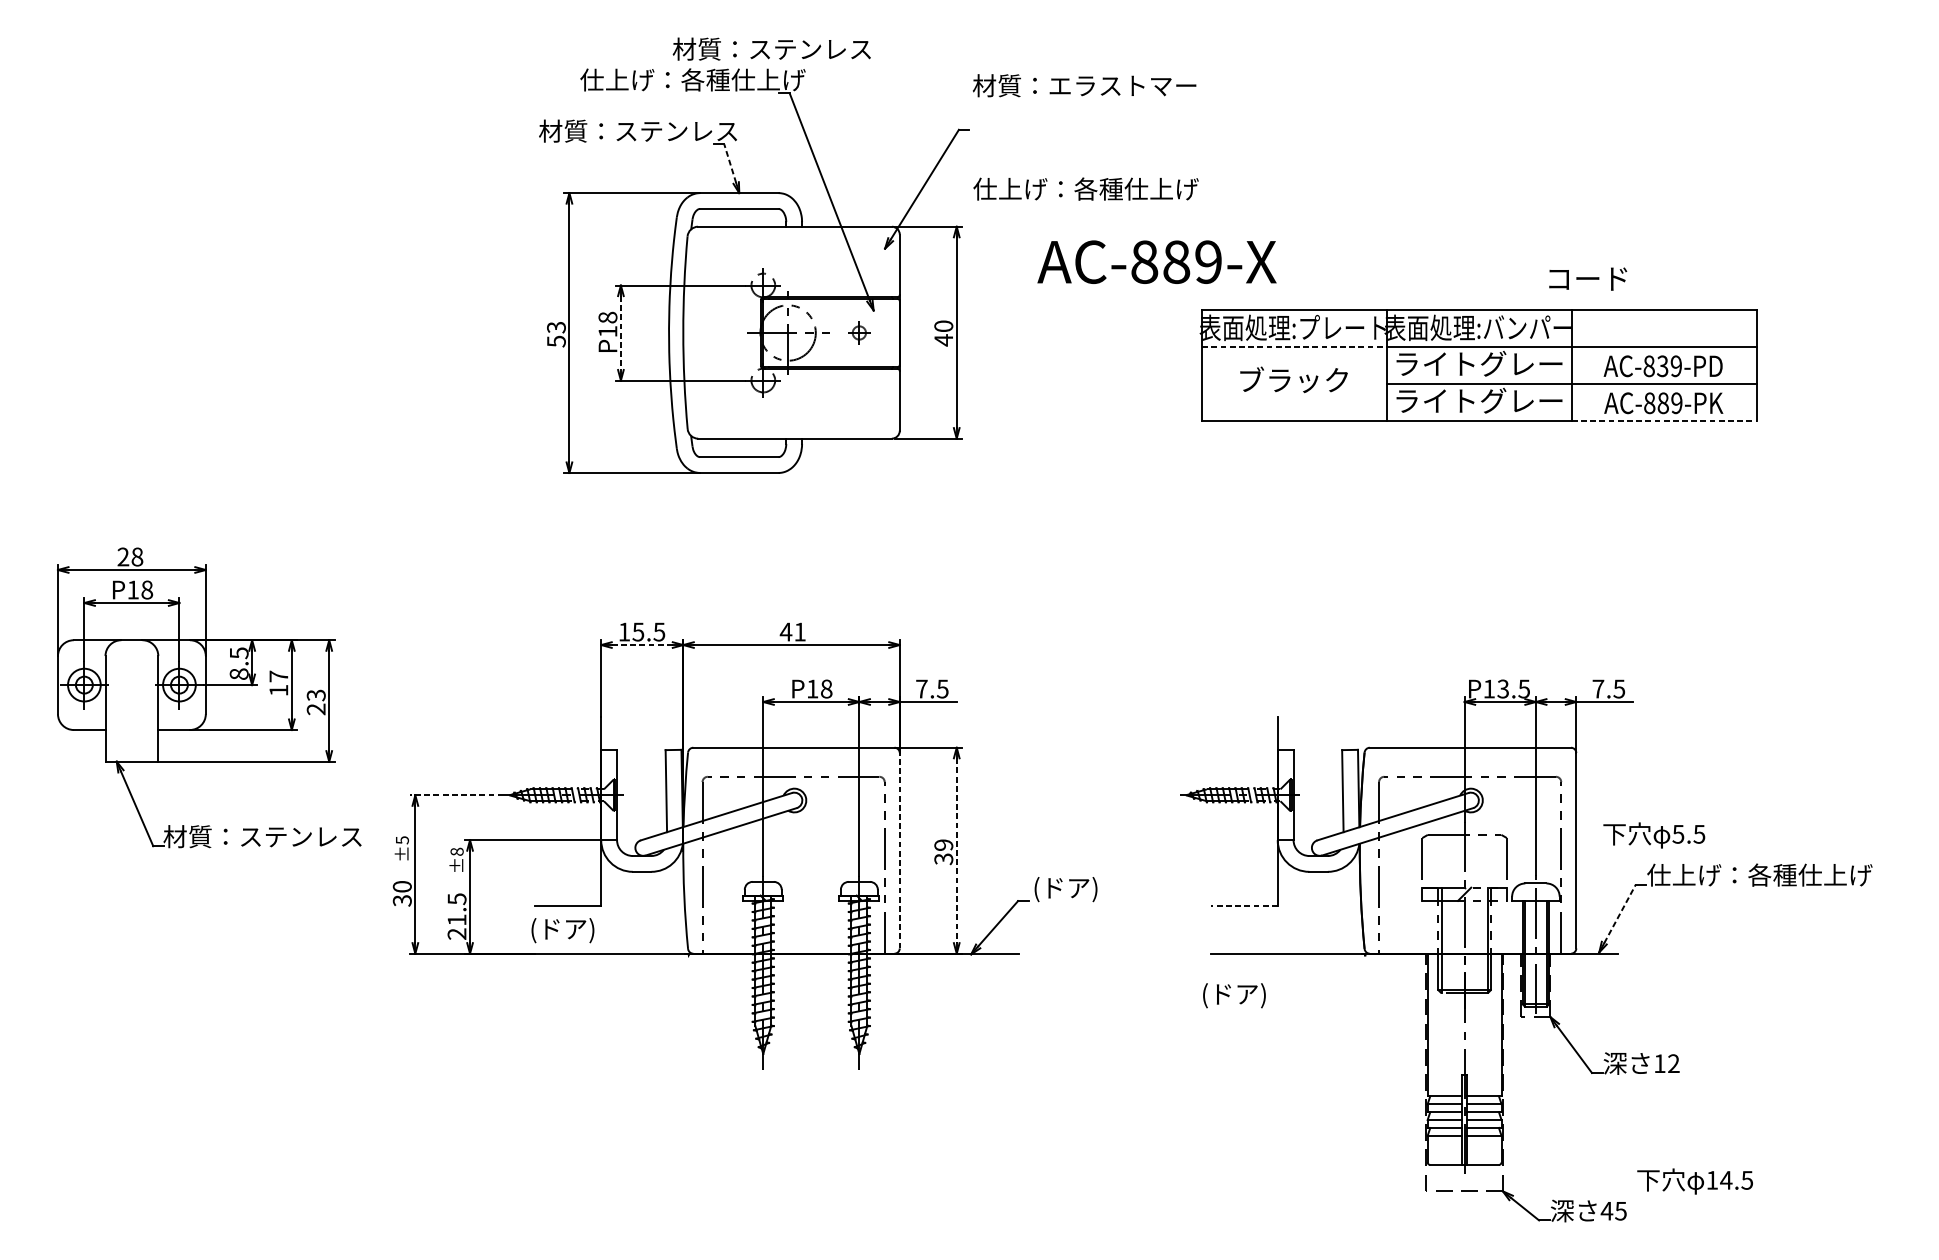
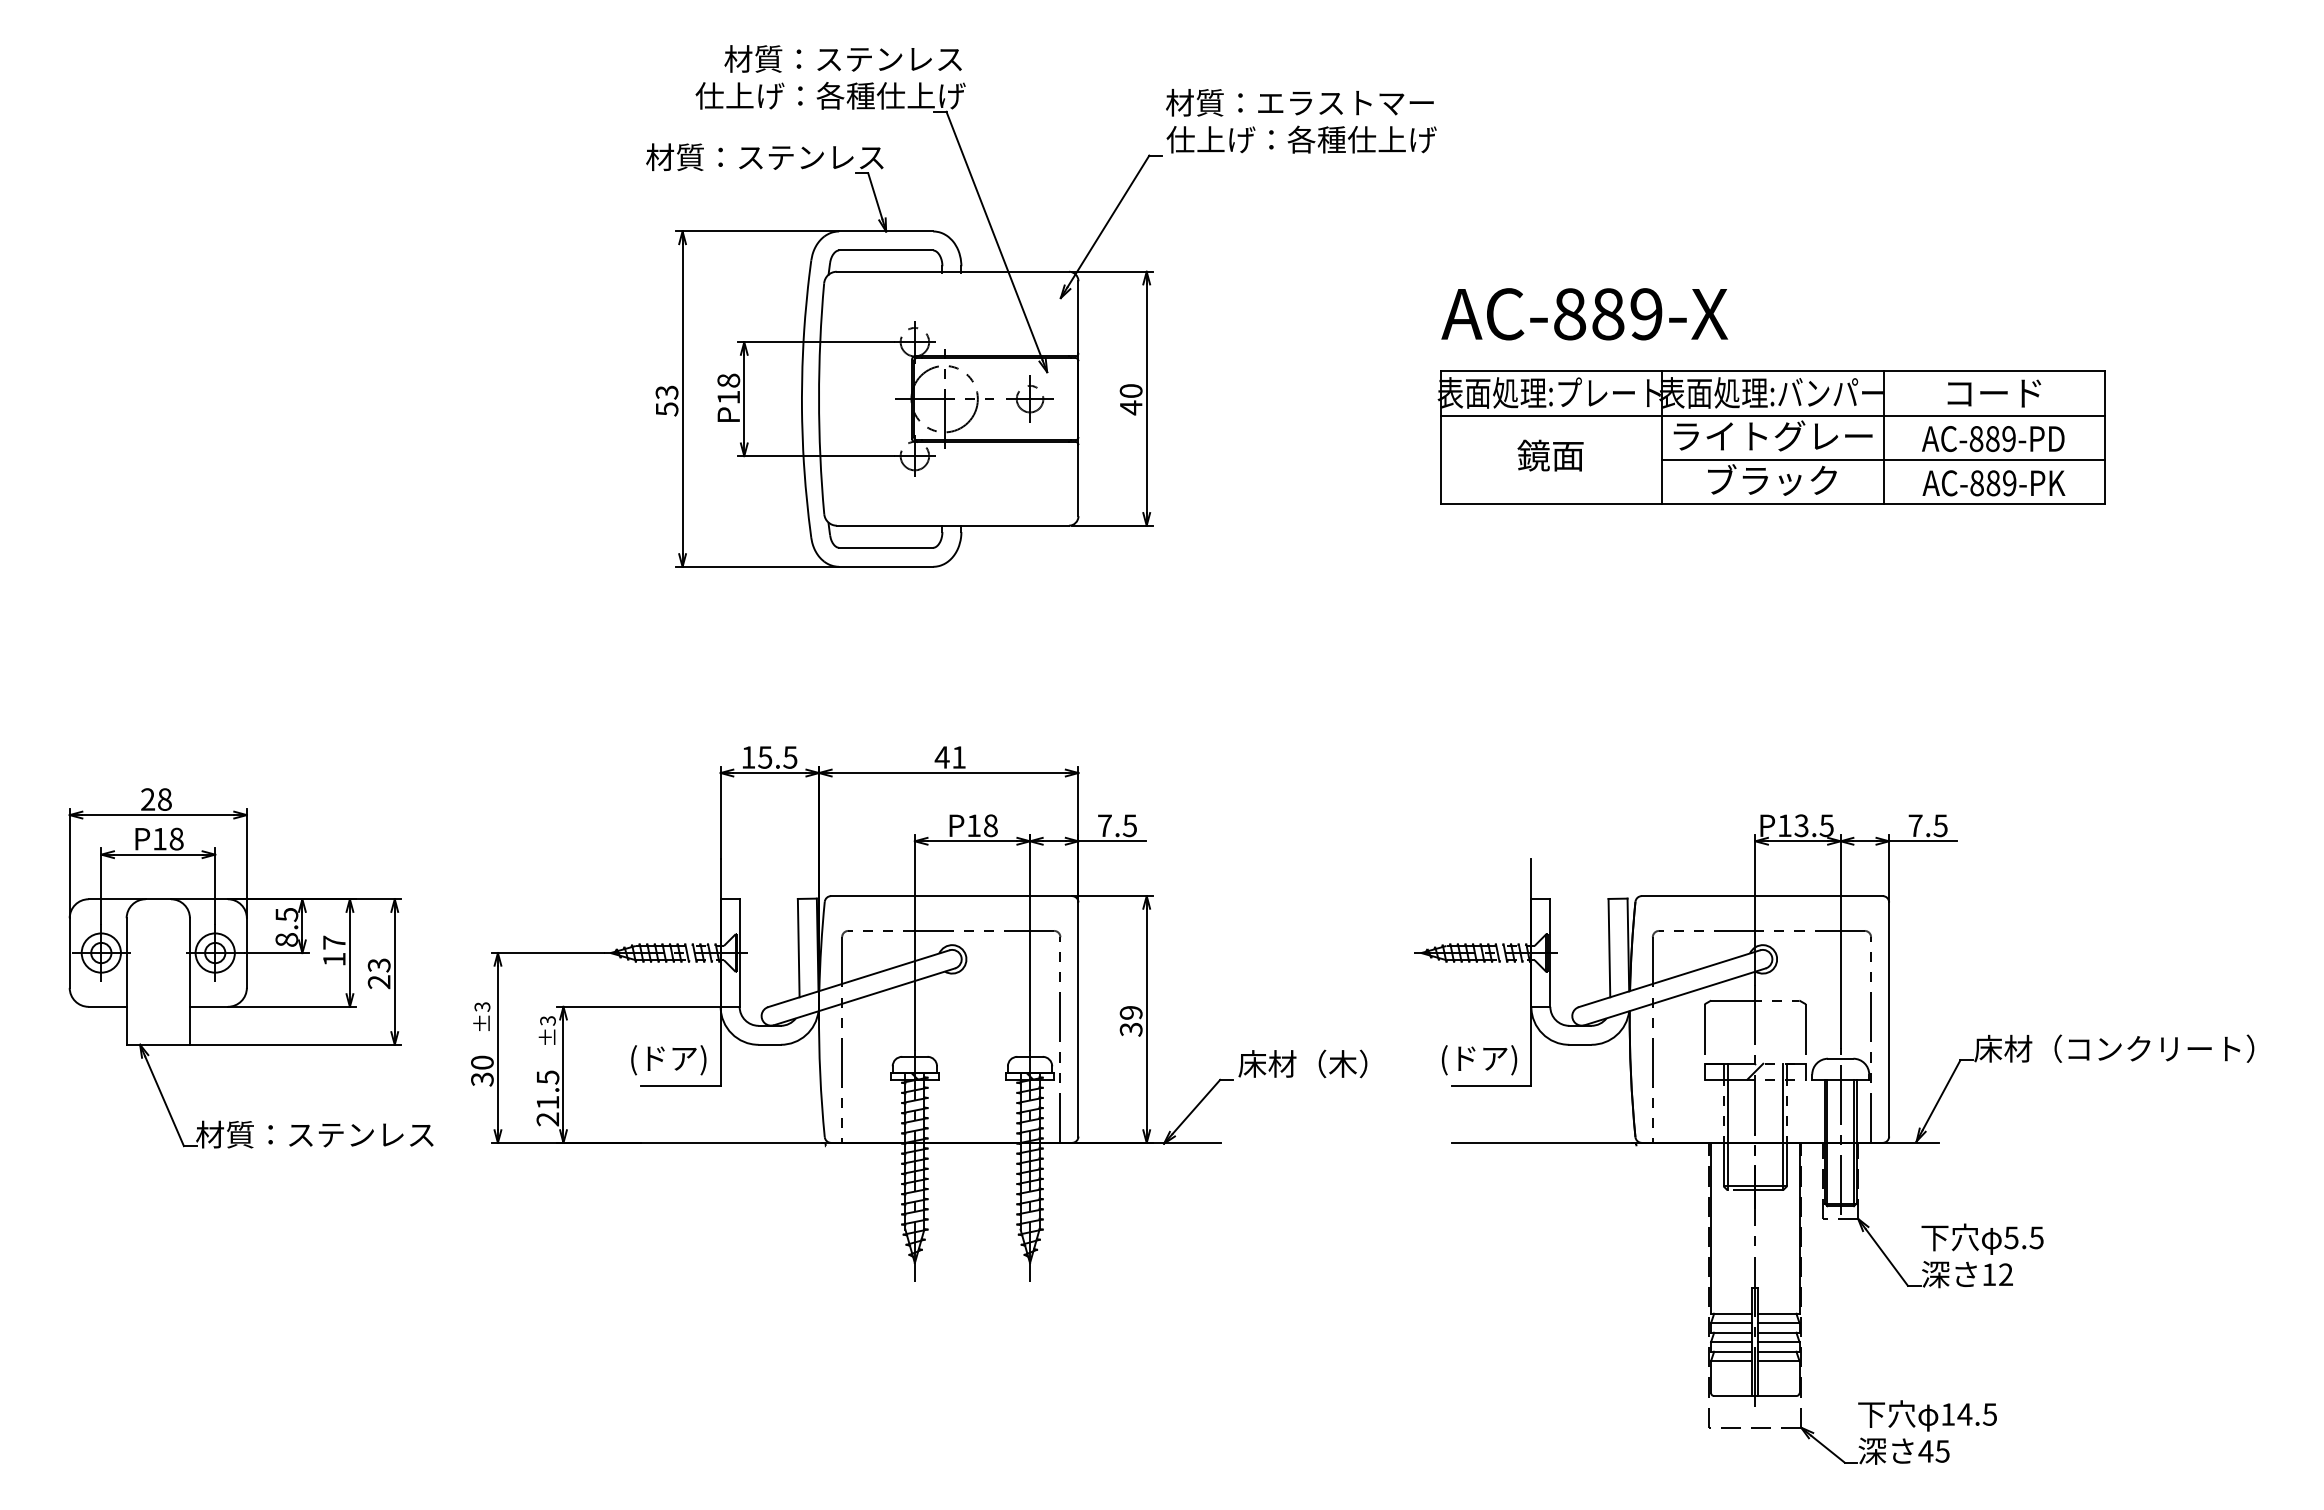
text: (771, 48) -> (842, 58), moved
line: (730, 163) -> (875, 195), dashed -> solid
text: (1085, 188) -> (1301, 139), moved
text: (1156, 262) -> (1584, 314), moved
text: (1588, 279) -> (1994, 393), moved
part: (858, 332) -> (1029, 398), size x1.67
line: (621, 333) -> (744, 399), dashed -> solid
line: (1294, 346) -> (1551, 415), dashed -> solid
text: (1662, 365) -> (1992, 438), AC-839-PD -> AC-889-PD
text: (1293, 380) -> (1550, 455), ブラック -> 鏡面
text: (1478, 400) -> (1772, 479), ライトグレー -> ブラック
line: (1664, 420) -> (1994, 504), dashed -> solid
line: (641, 645) -> (769, 773), dashed -> solid
part: (208, 698) -> (250, 968), moved
line: (456, 795) -> (547, 953), dashed -> solid
text: (1654, 834) -> (1982, 1238), moved
text: (401, 839) -> (481, 1006), ±5 -> ±3
line: (899, 850) -> (1078, 1019), dashed -> solid
line: (956, 850) -> (1146, 1019), dashed -> solid
text: (456, 851) -> (547, 1020), ±8 -> ±3
text: (1764, 874) -> (2114, 1048), 仕上げ：各種仕上げ -> 床材（コンクリート）
text: (1086, 889) -> (1302, 1065), (ドア) -> 床材（木）
line: (1244, 905) -> (1491, 1085), dashed -> solid
line: (1619, 914) -> (1941, 1095), dashed -> solid
text: (562, 930) -> (668, 1060), moved
text: (1234, 995) -> (1479, 1060), moved
text: (1695, 1181) -> (1927, 1415), moved

